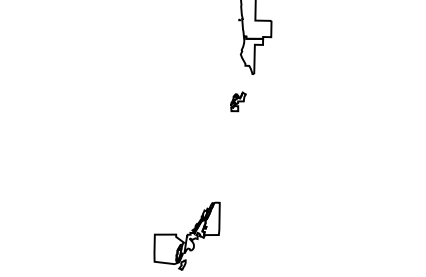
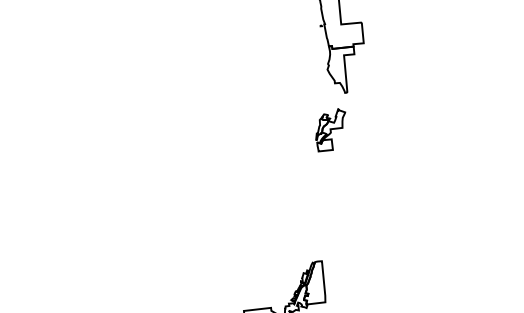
part: (238, 101) -> (331, 129), size x1.67

